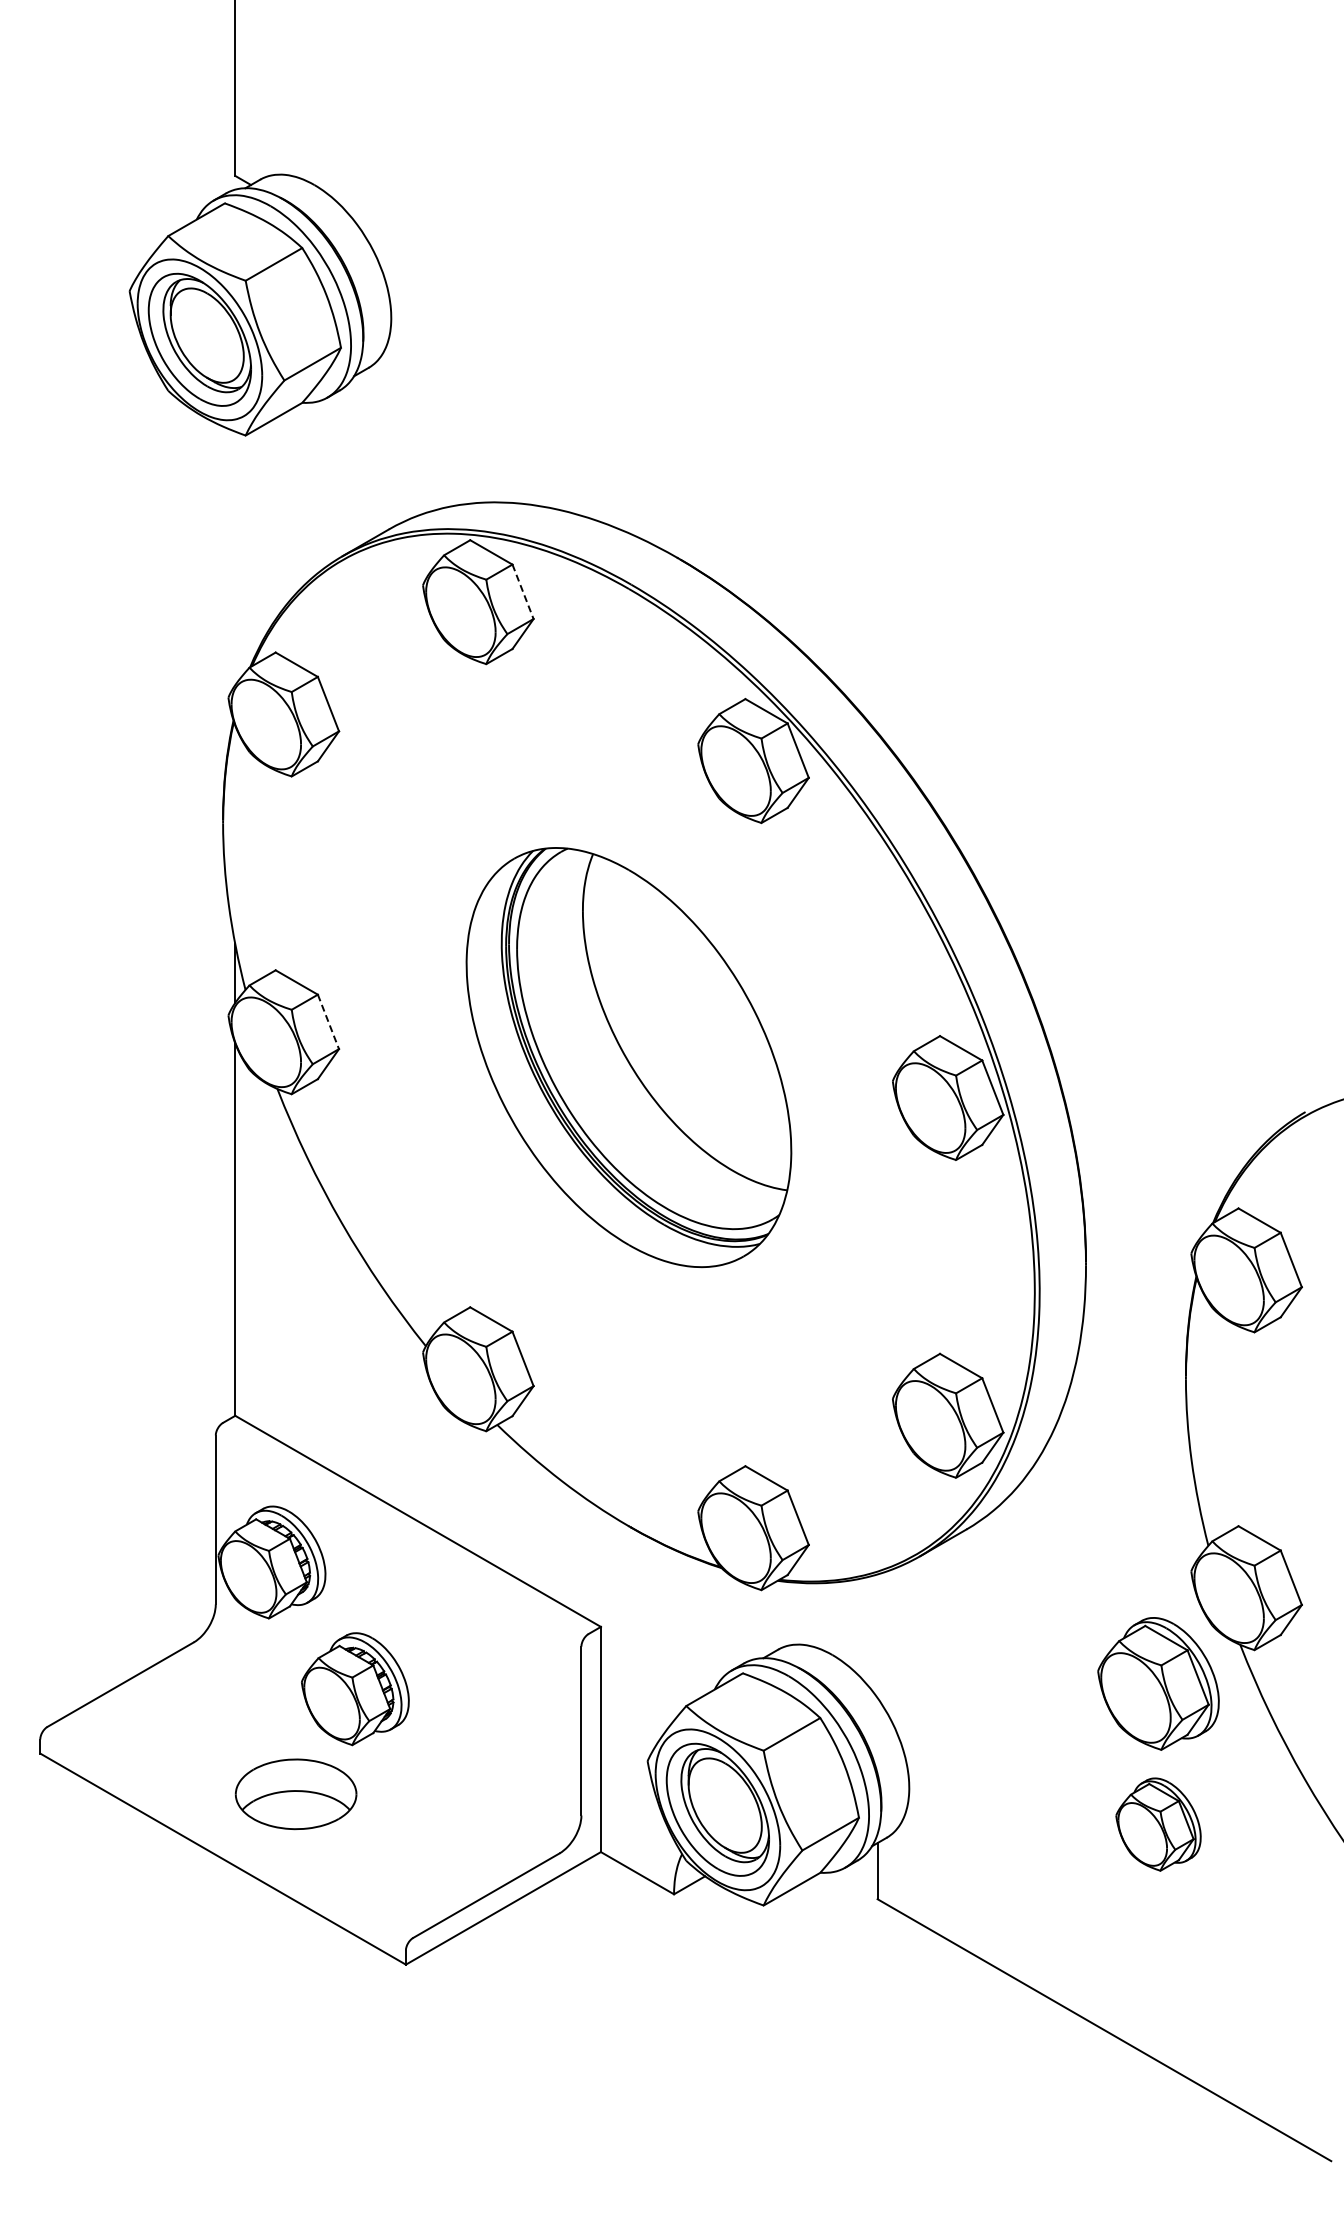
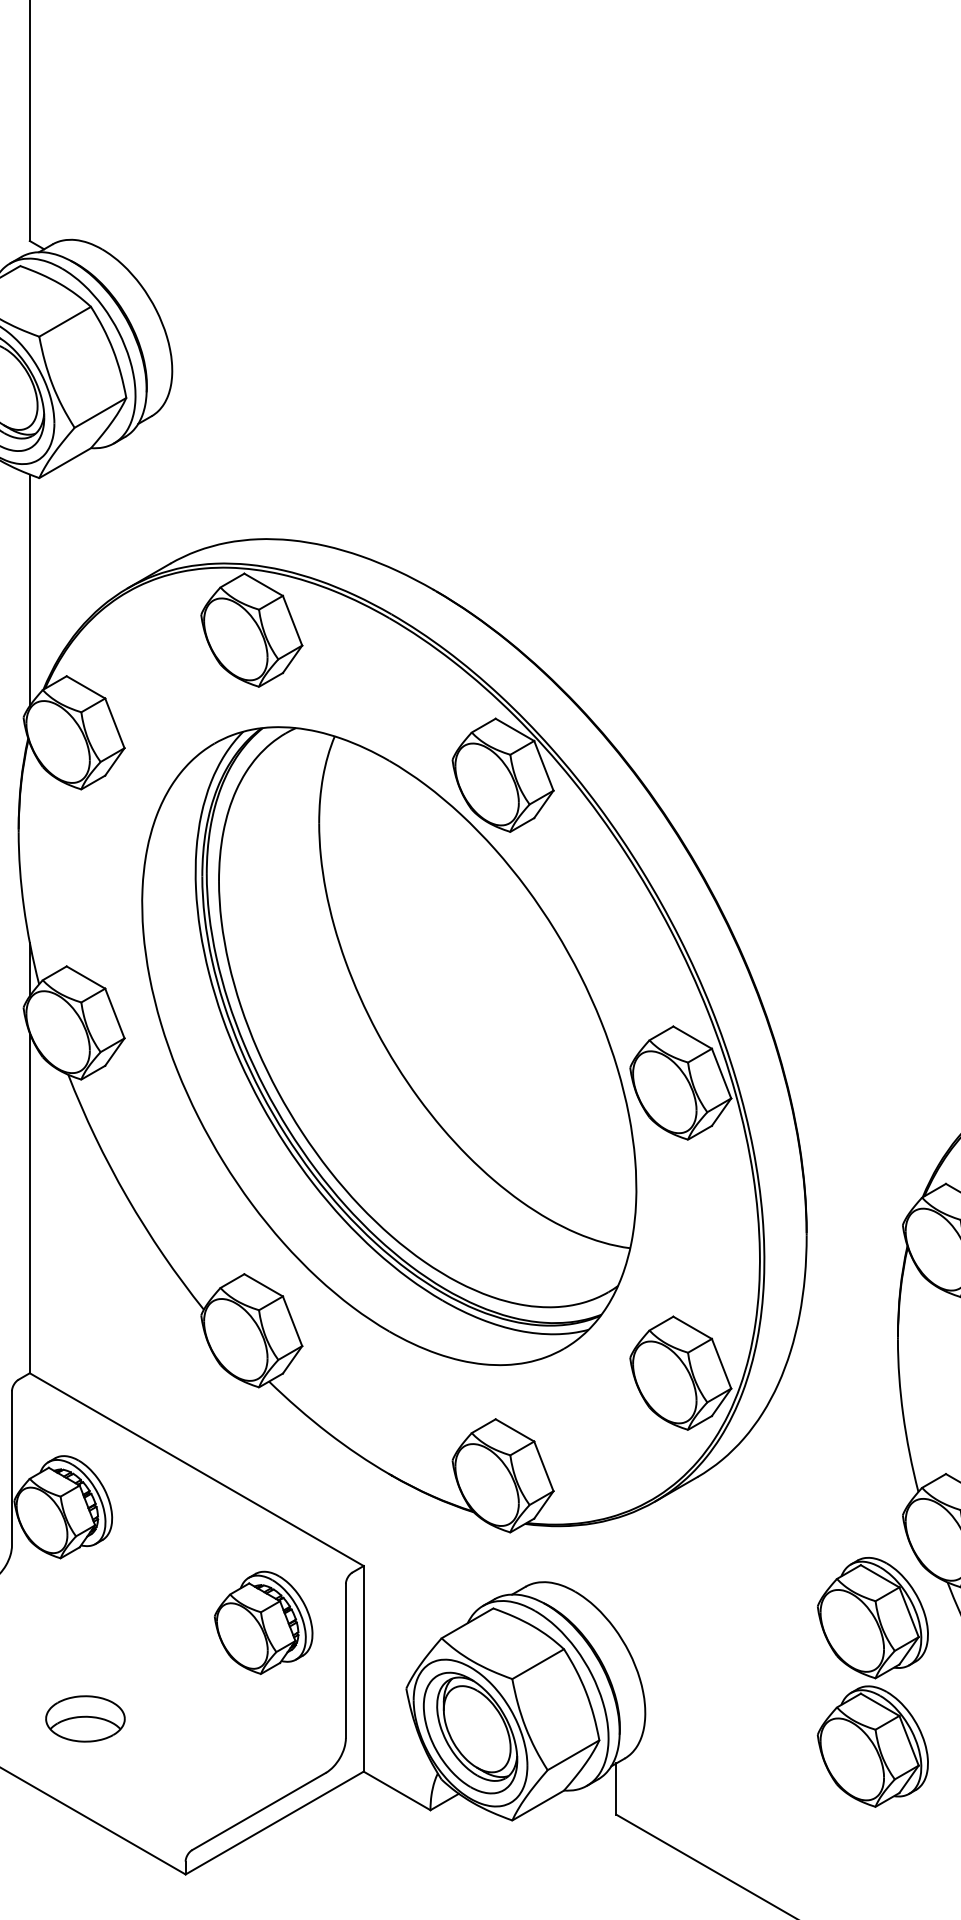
line: (235, 558) -> (30, 590), added
line: (523, 592) -> (293, 621), dashed -> solid
line: (328, 1022) -> (114, 1014), dashed -> solid
part: (628, 1057) -> (388, 1046), size x1.67
part: (355, 1689) -> (263, 1623), moved
part: (296, 1794) -> (85, 1719), size x0.71
part: (1158, 1824) -> (872, 1746), size x1.43

